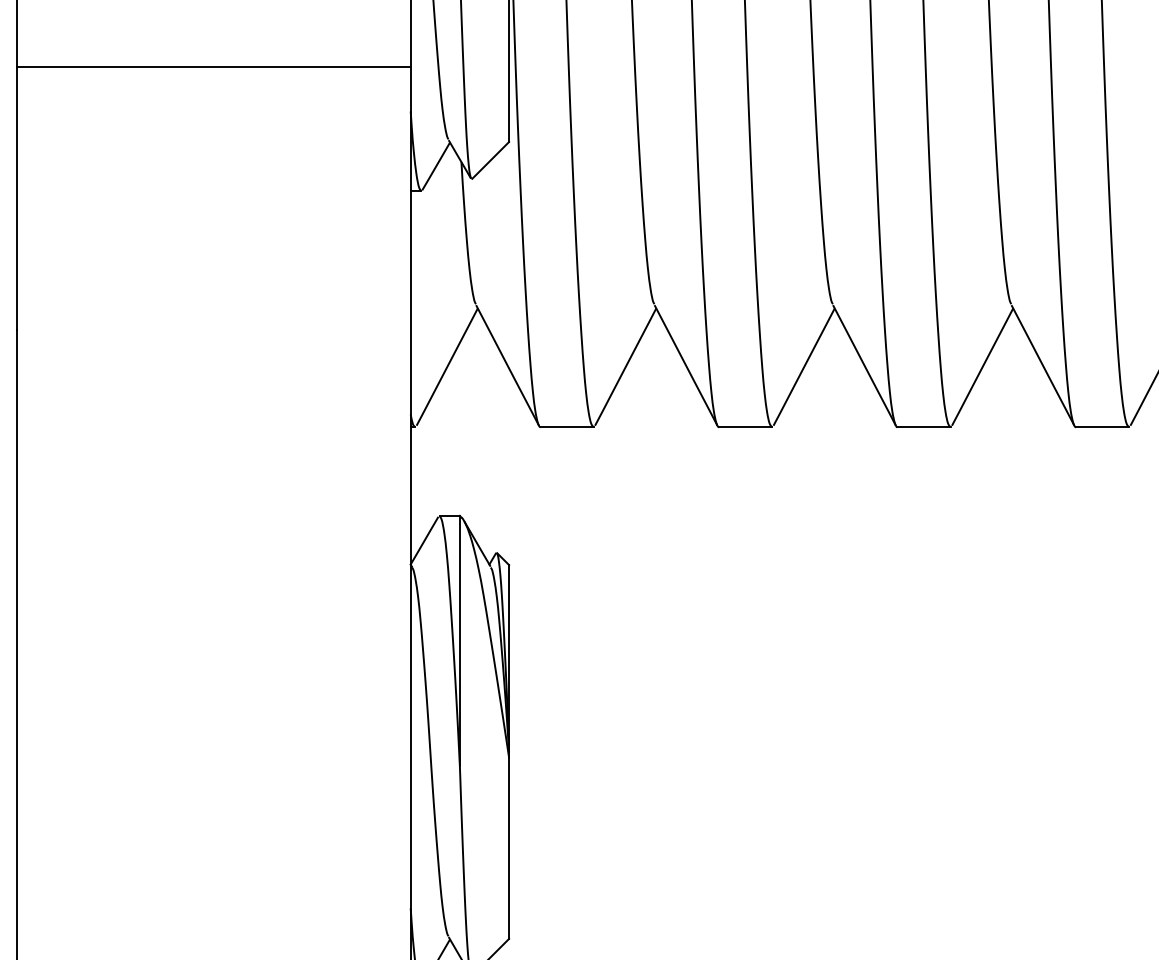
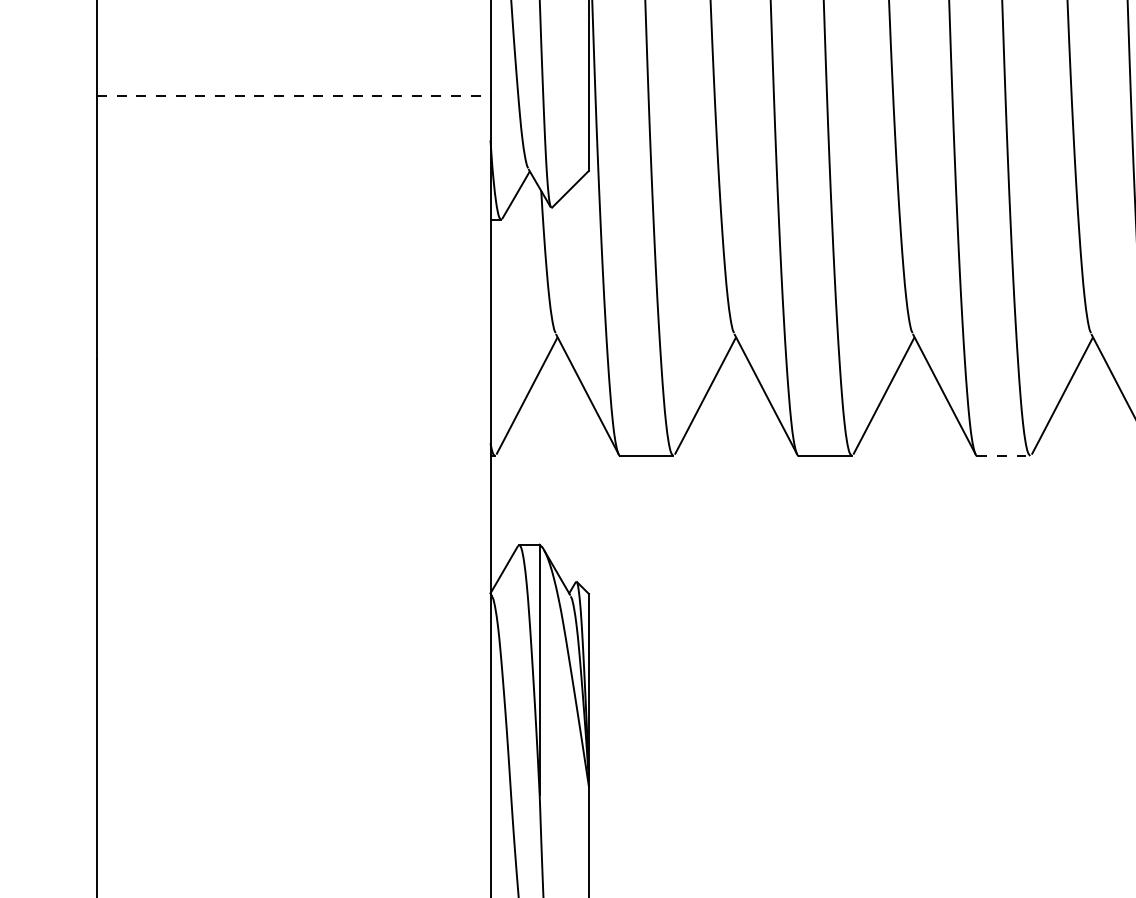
line: (213, 67) -> (293, 96), solid -> dashed
line: (923, 427) -> (1003, 456), solid -> dashed

